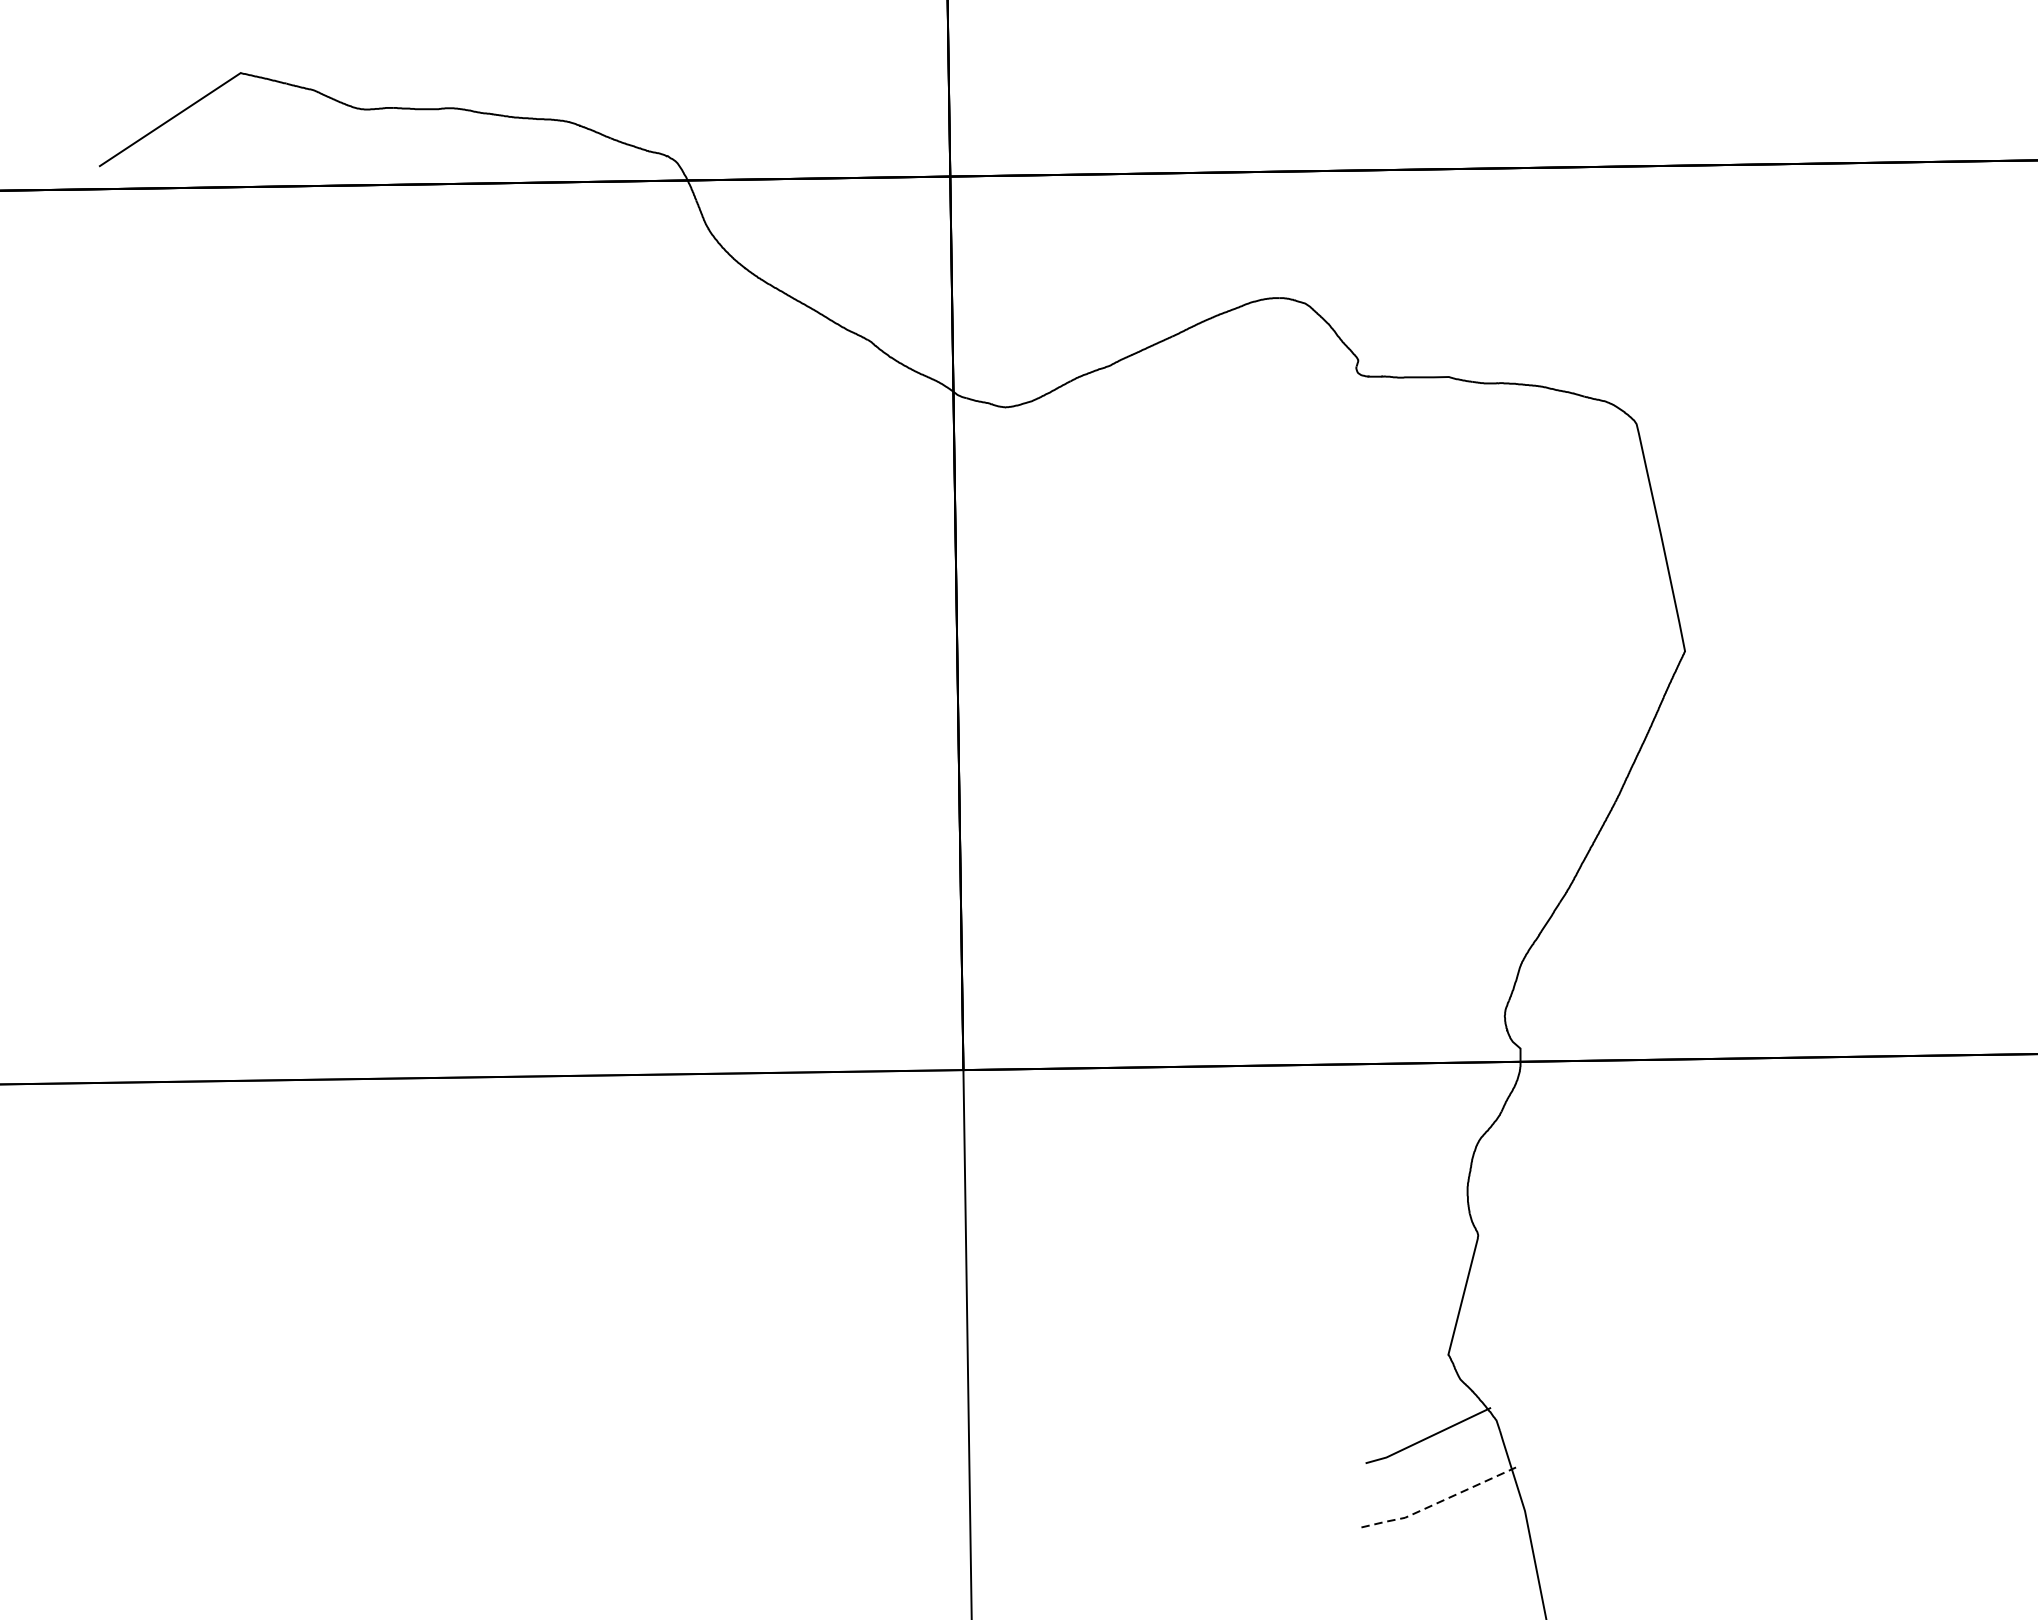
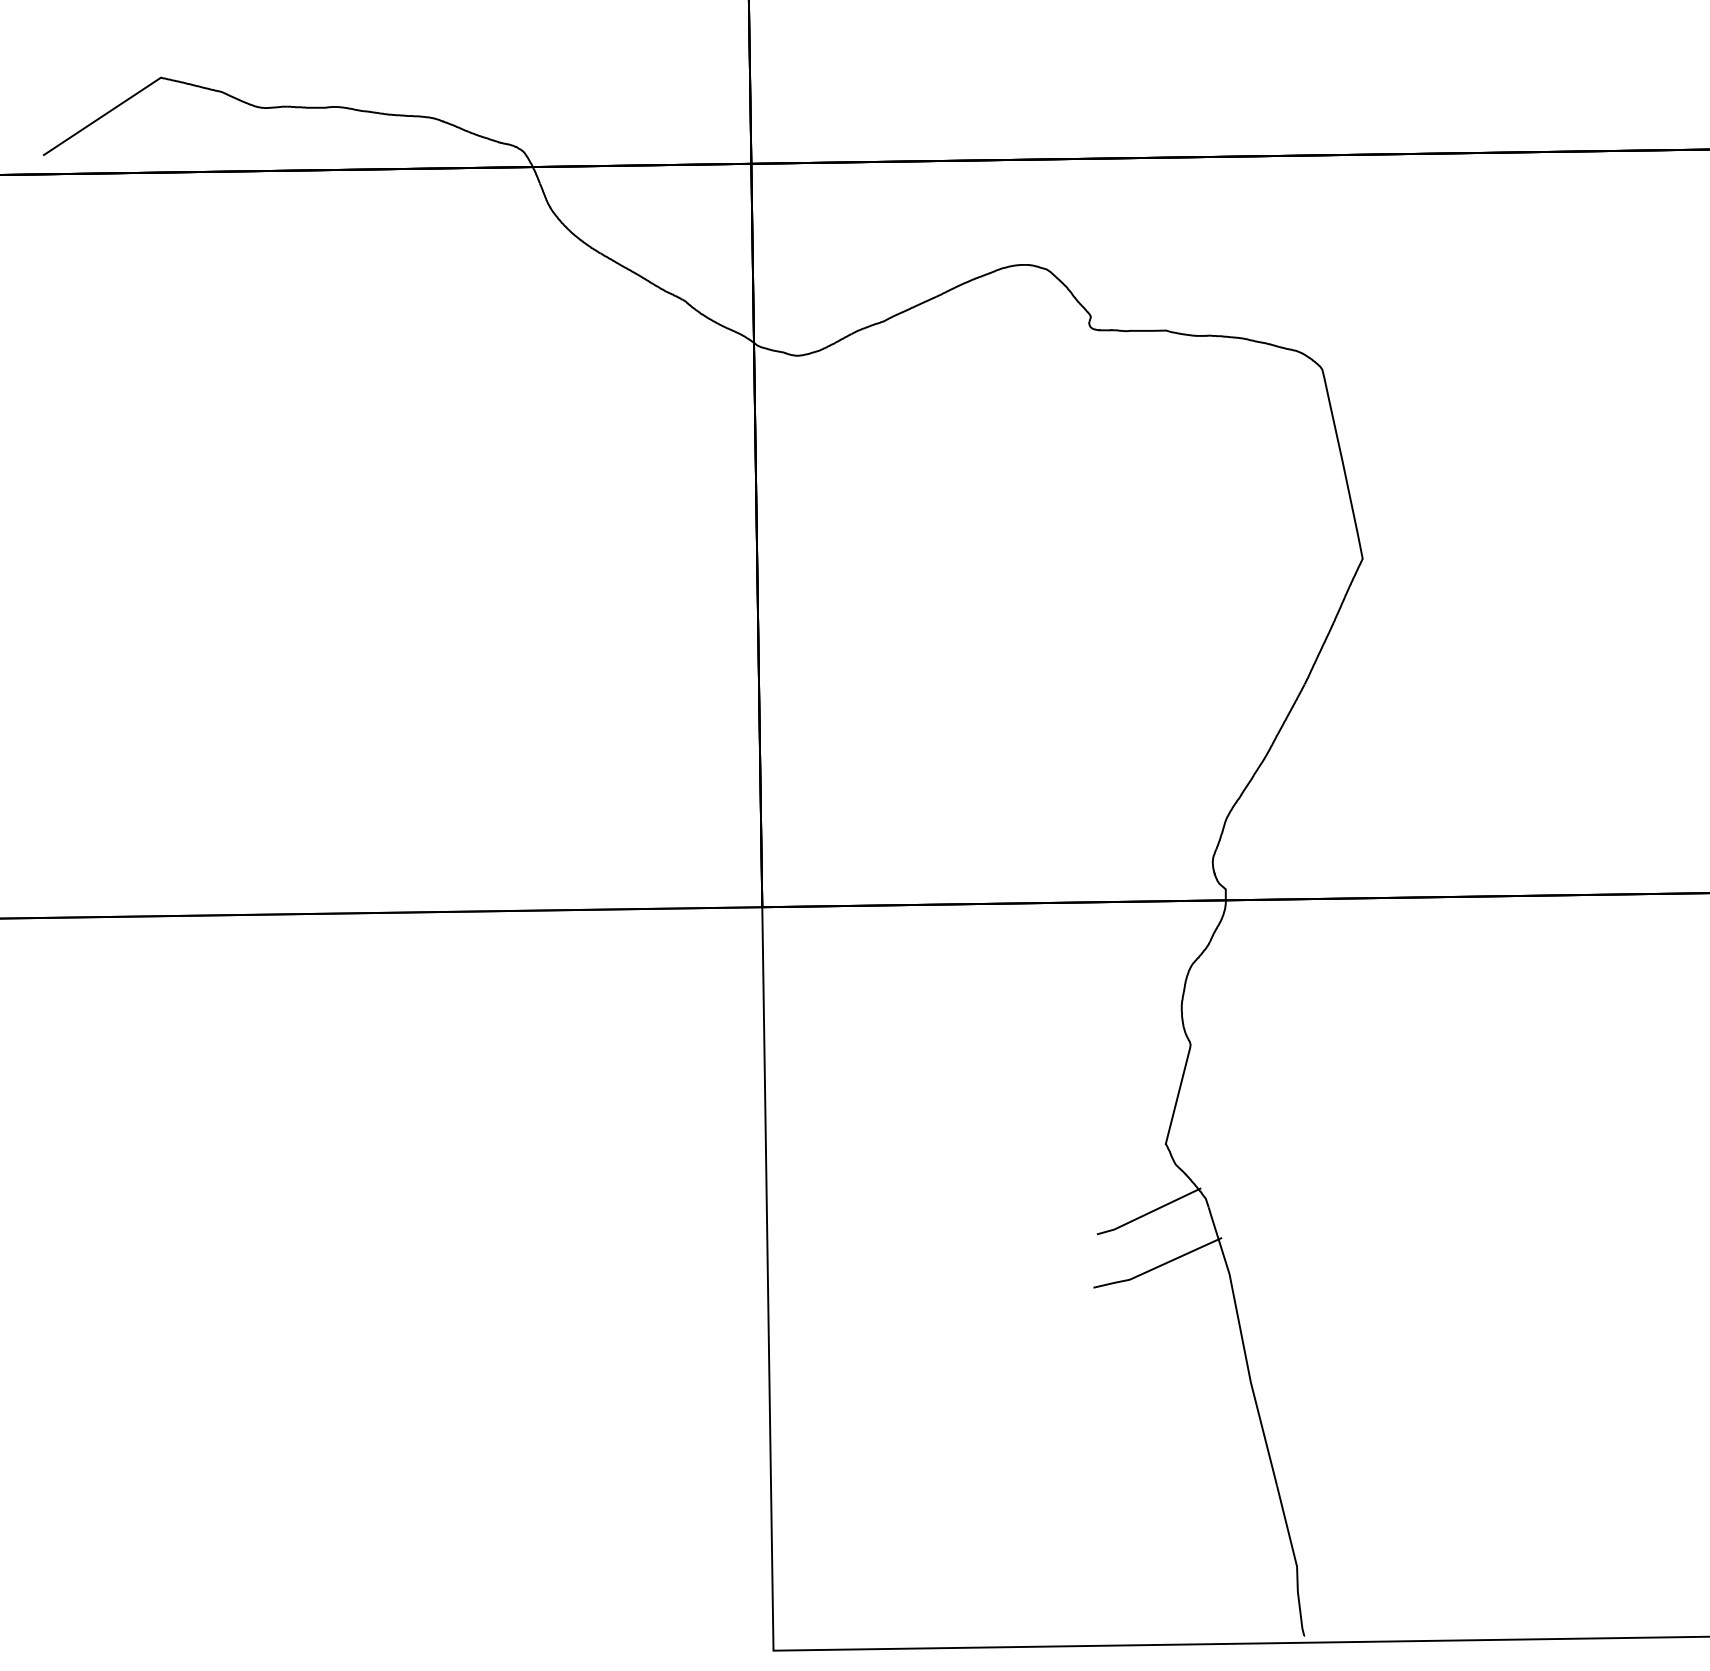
line: (1438, 1503) -> (1157, 1267), dashed -> solid

